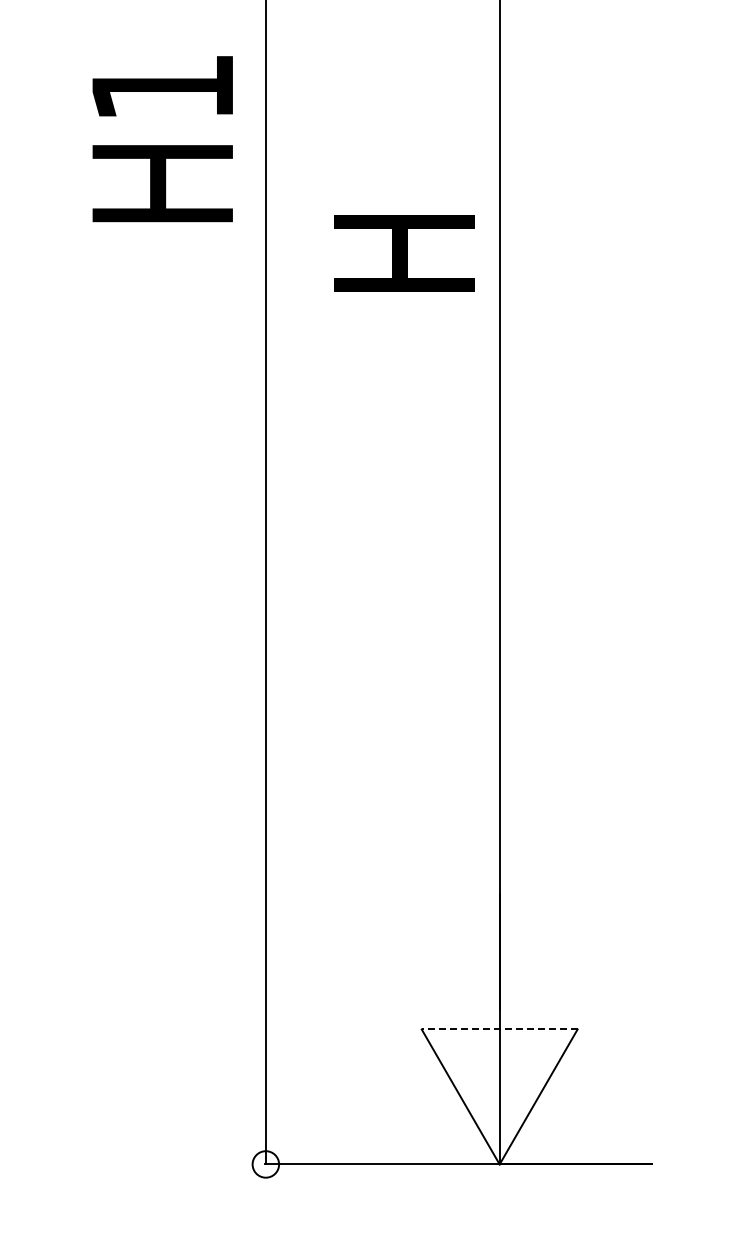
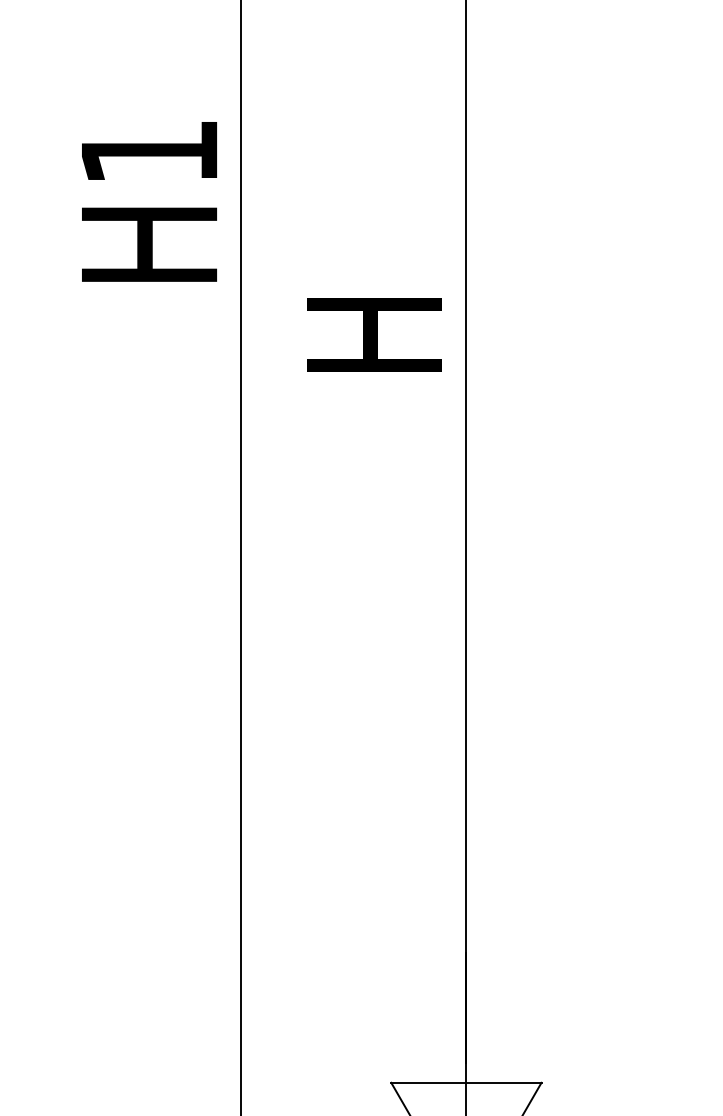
text: (162, 139) -> (149, 202), moved
line: (499, 1029) -> (466, 1082), dashed -> solid

